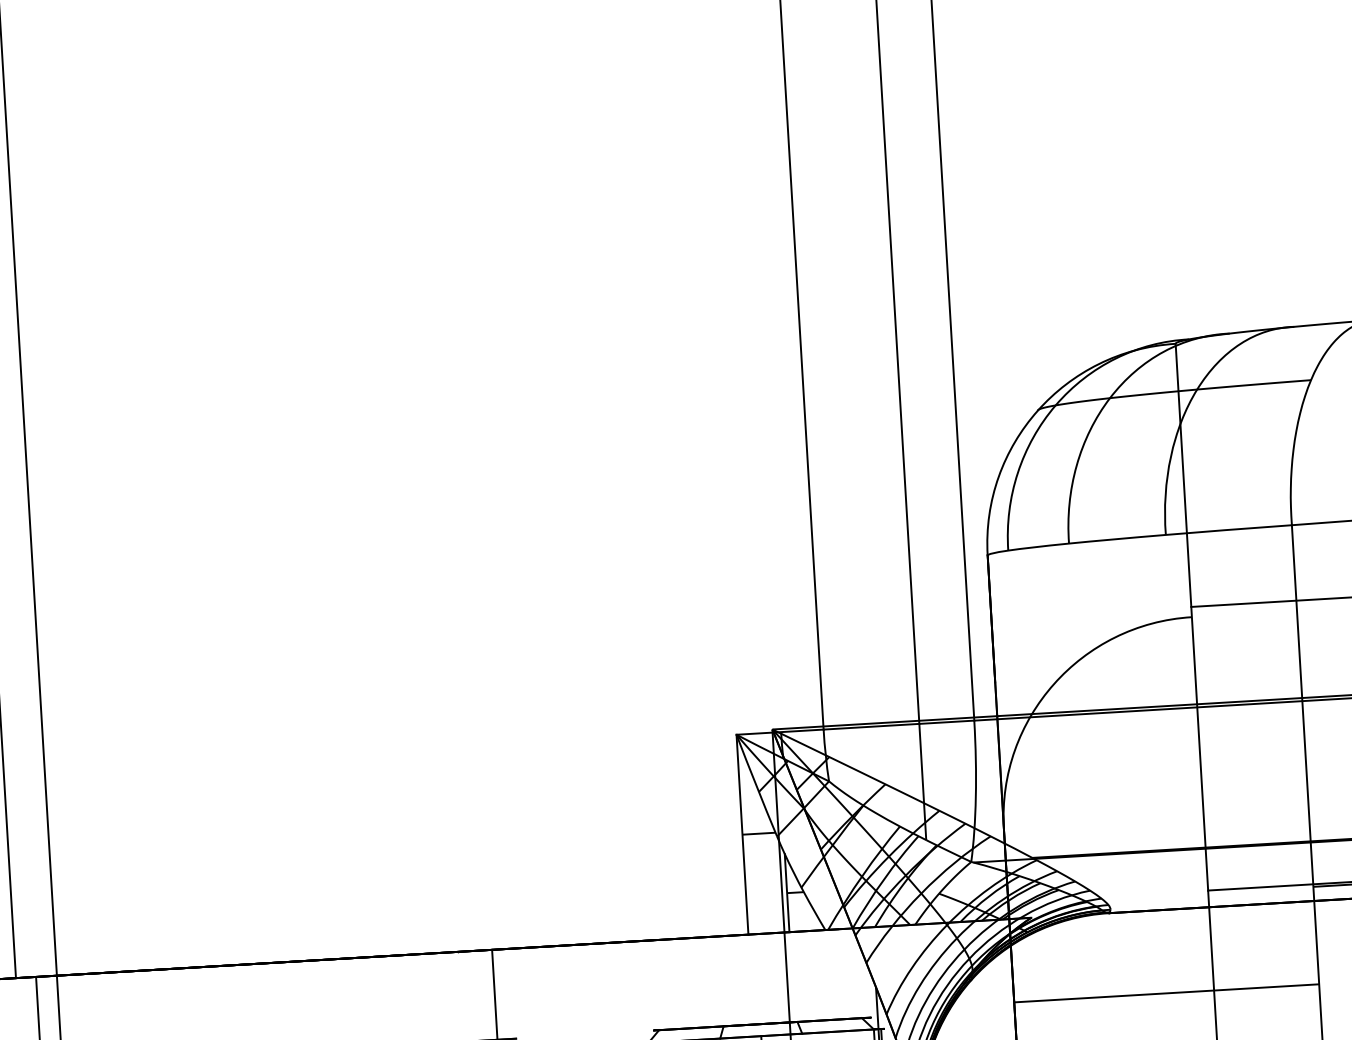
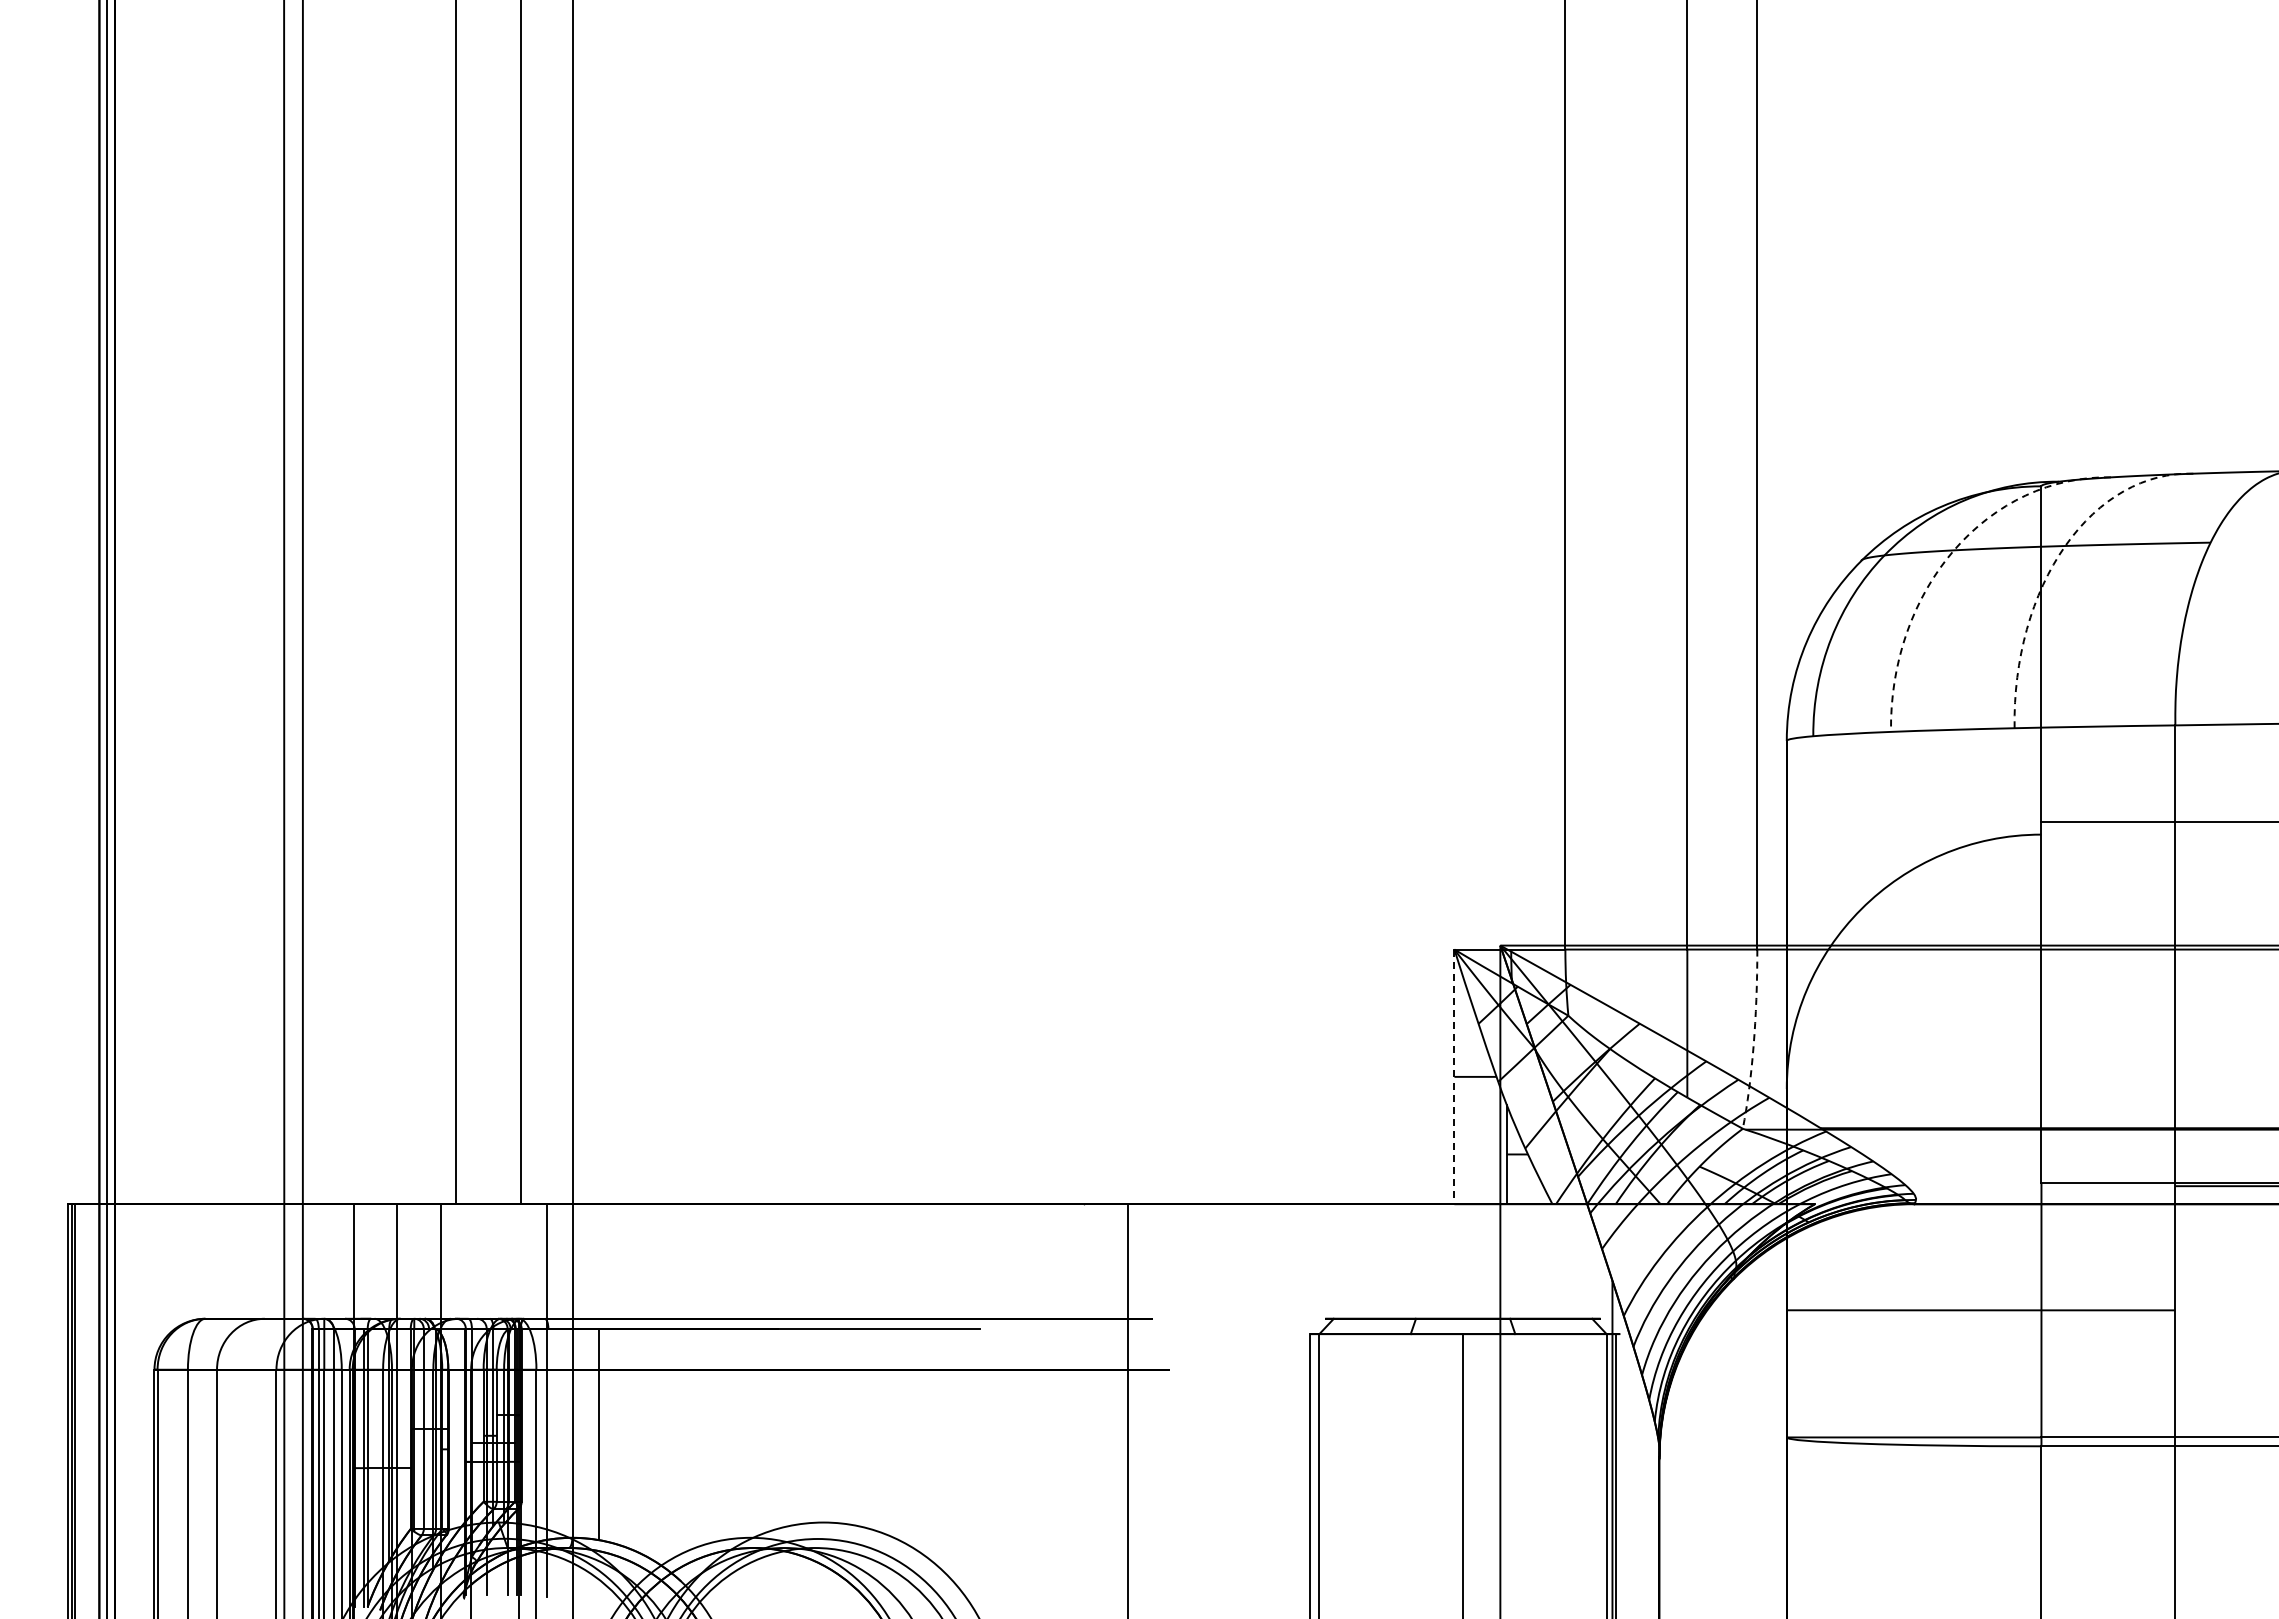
arc: (1190, 401) -> (2055, 560), solid -> dashed
arc: (1106, 404) -> (1948, 557), solid -> dashed
arc: (975, 792) -> (1753, 1041), solid -> dashed
line: (742, 835) -> (1454, 1077), solid -> dashed

